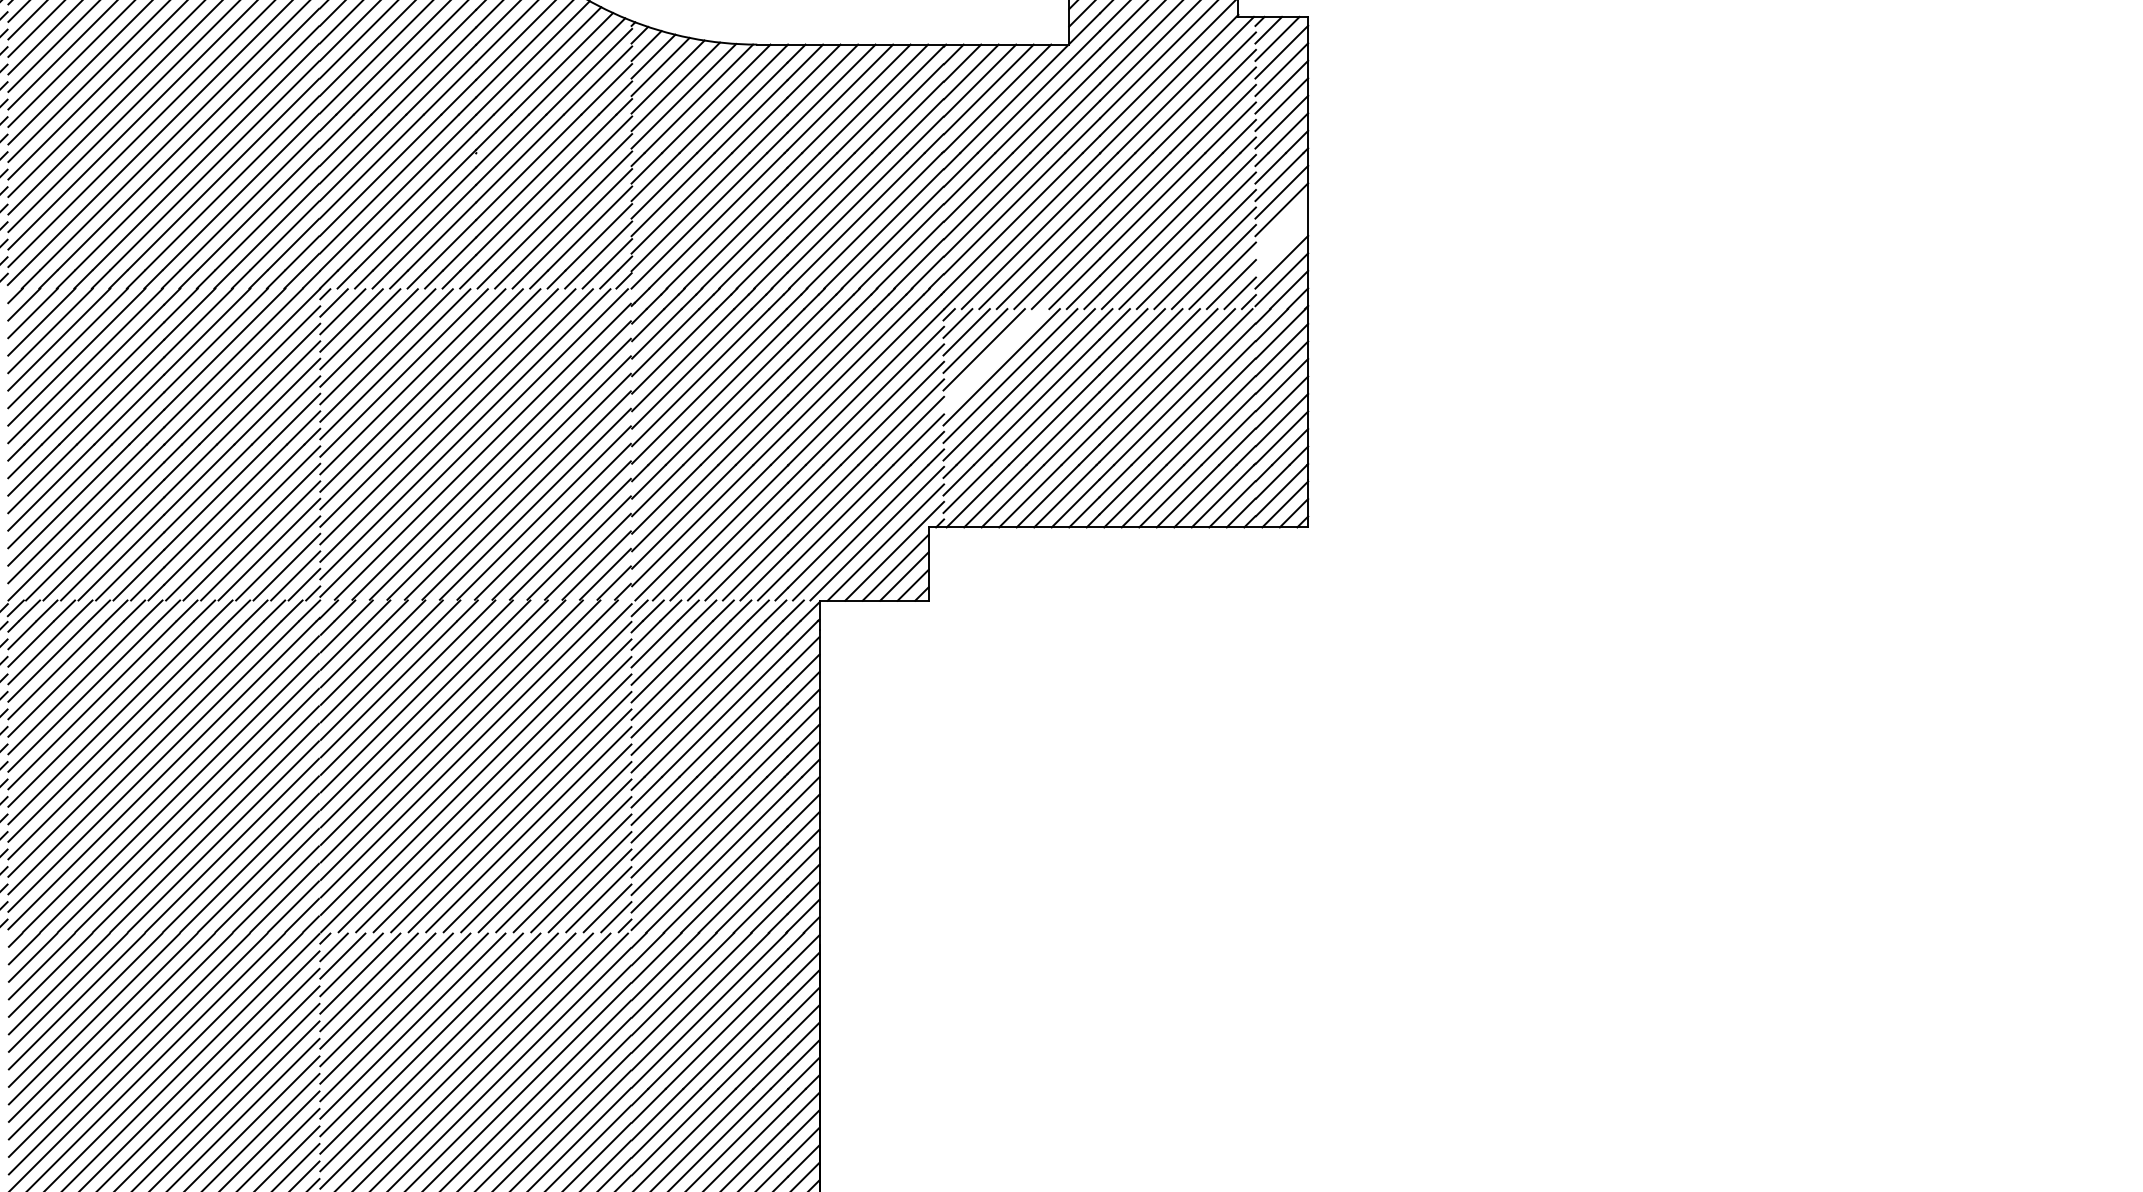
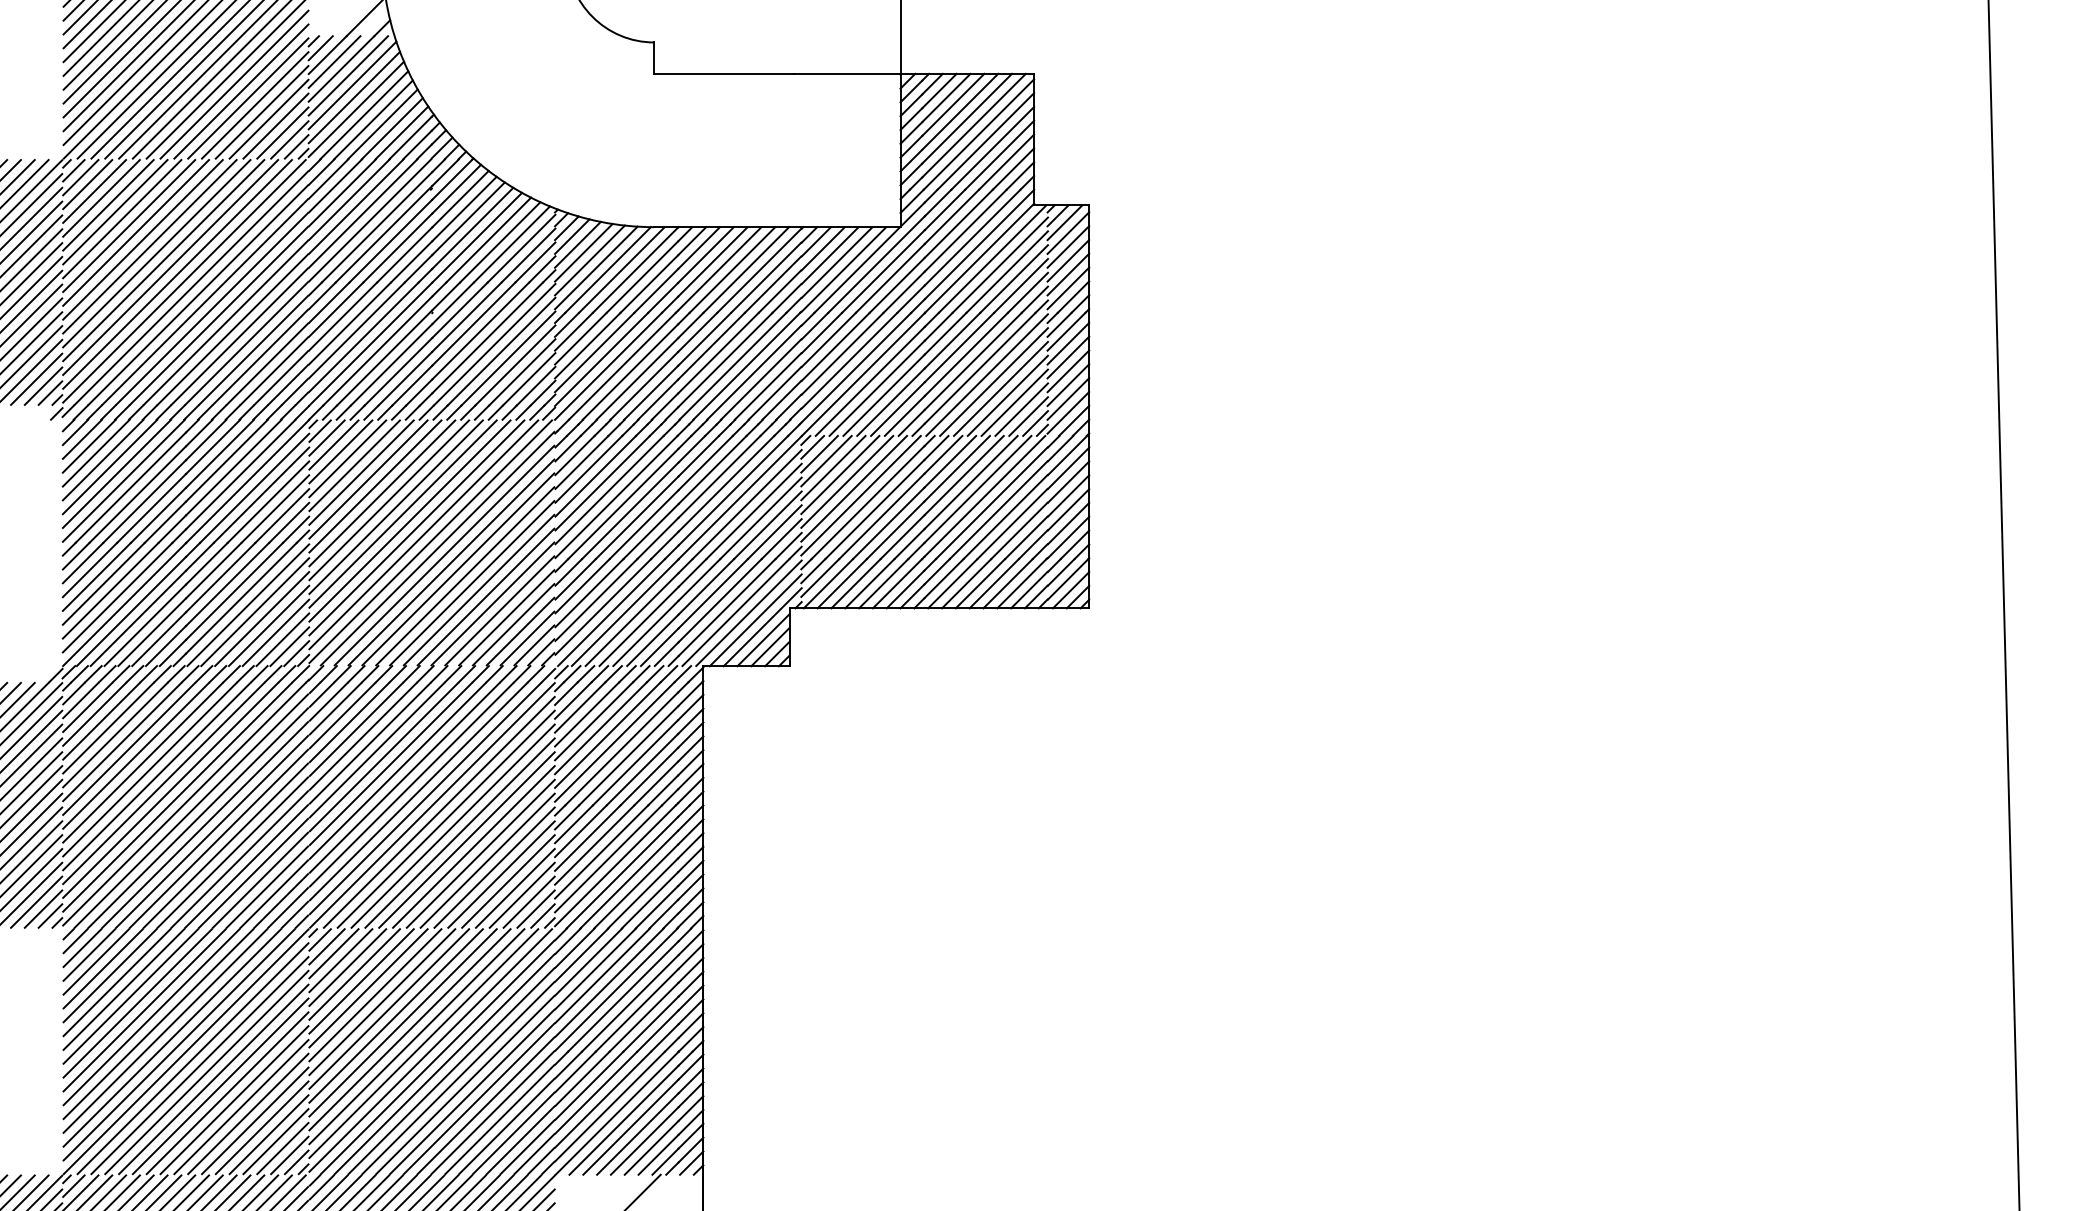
line: (1281, 227) -> (1068, 371), added
line: (1281, 245) -> (1068, 385), added
line: (993, 357) -> (840, 474), added

